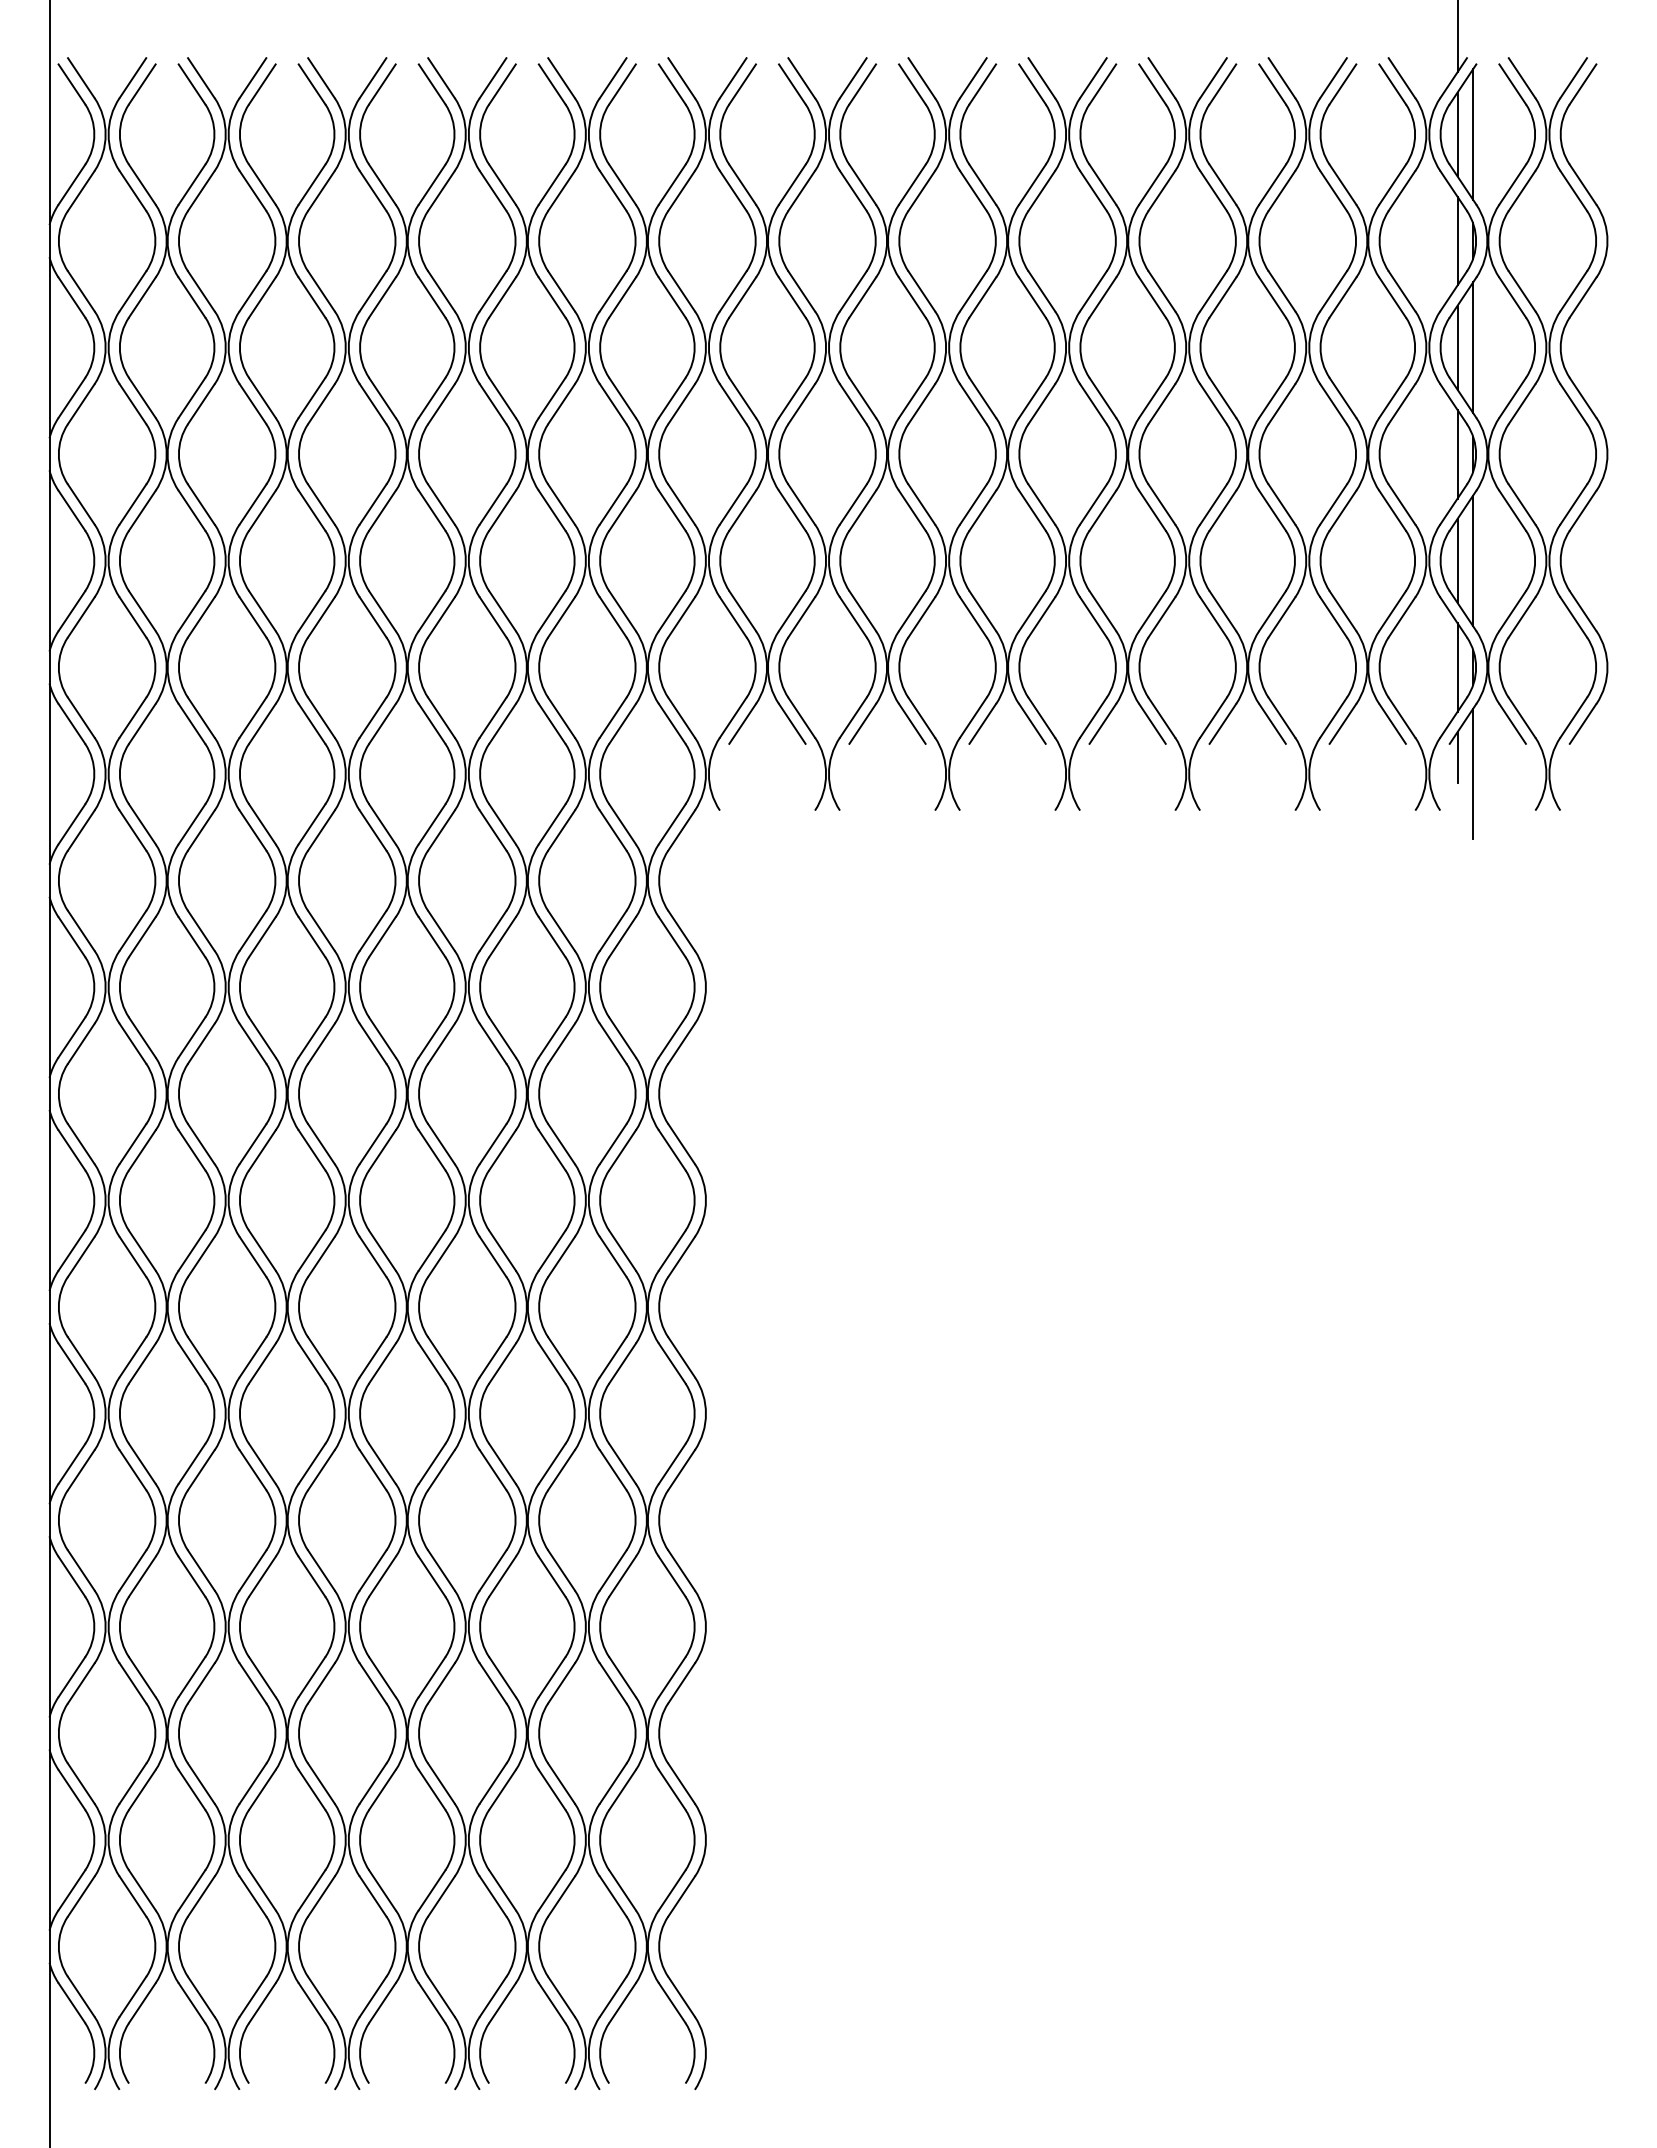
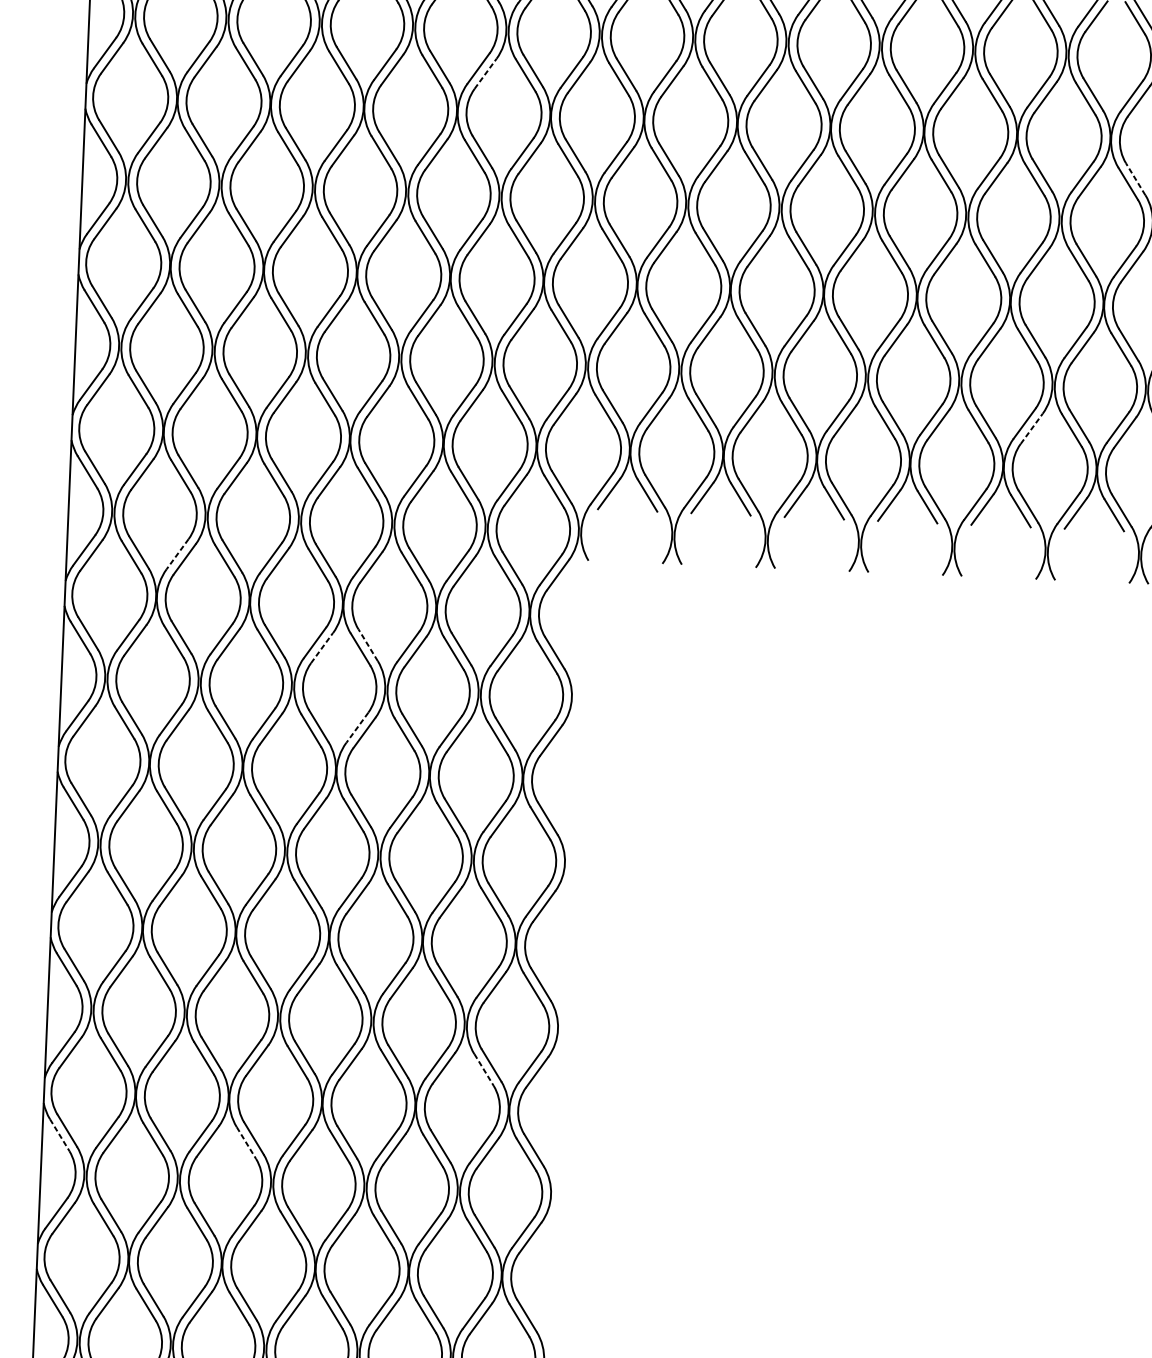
line: (561, 190) -> (485, 73), solid -> dashed
line: (1401, 291) -> (1135, 179), solid -> dashed
line: (1281, 617) -> (1031, 428), solid -> dashed
line: (191, 824) -> (177, 554), solid -> dashed
line: (441, 930) -> (368, 644), solid -> dashed
line: (382, 937) -> (322, 648), solid -> dashed
line: (432, 1037) -> (357, 727), solid -> dashed
line: (613, 1470) -> (484, 1070), solid -> dashed
line: (71, 1576) -> (59, 1135), solid -> dashed
line: (312, 1576) -> (246, 1142), solid -> dashed

